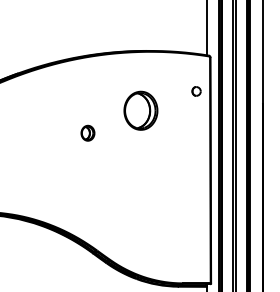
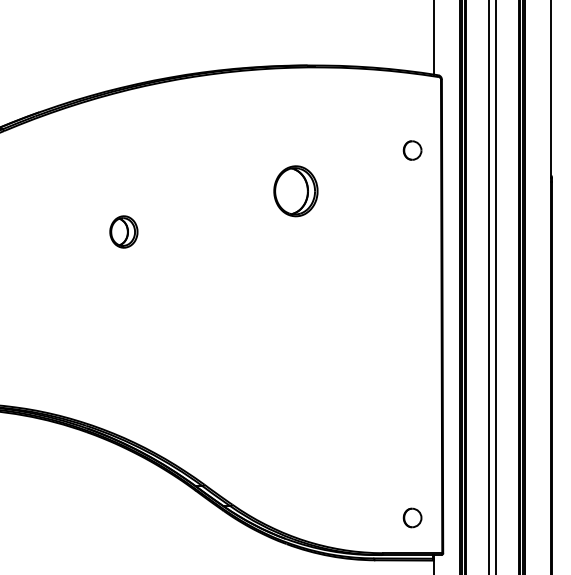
part: (140, 110) -> (294, 190), size x0.62
part: (87, 132) -> (122, 230), moved
part: (196, 266) -> (412, 517), added

